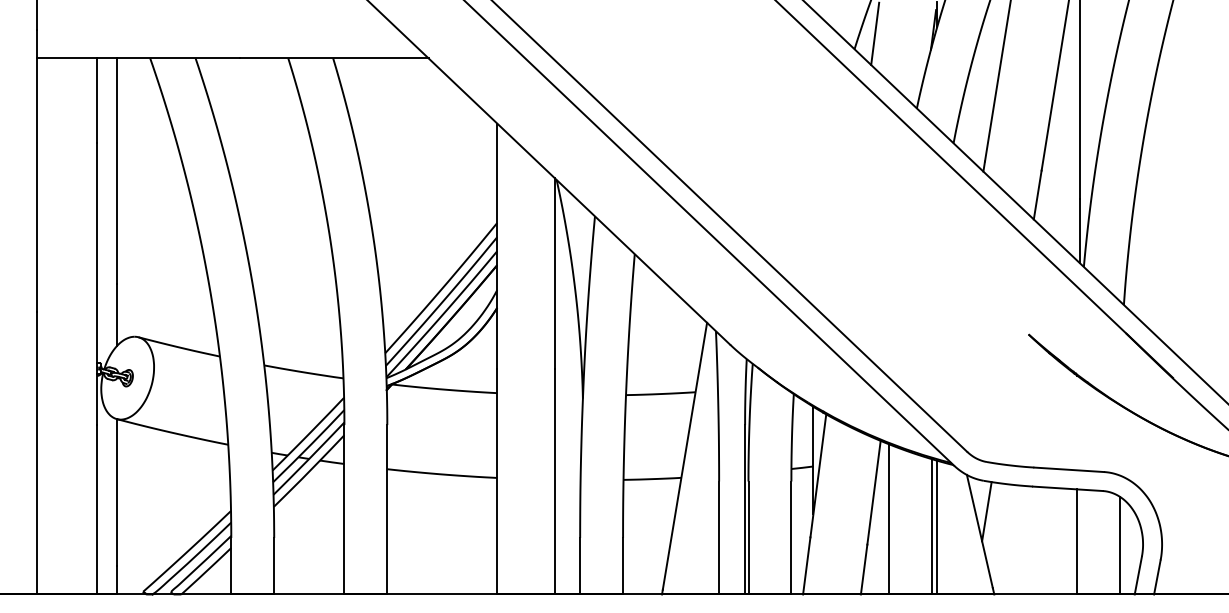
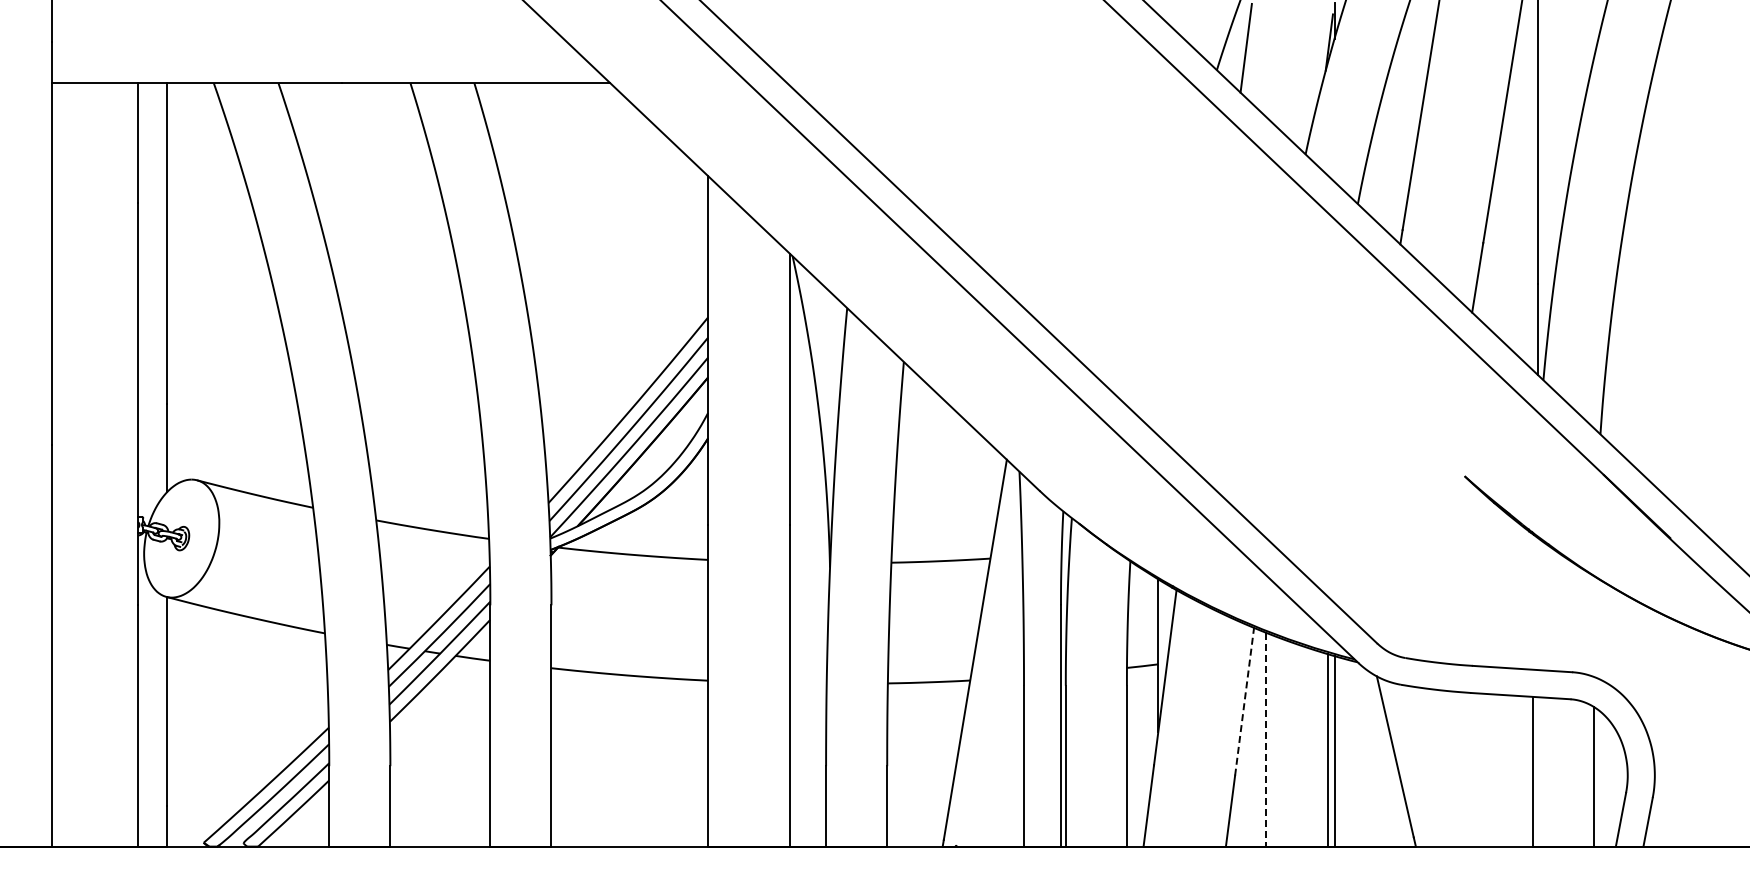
line: (873, 492) -> (1244, 701), solid -> dashed
line: (987, 511) -> (1405, 728), removed
line: (889, 519) -> (1266, 739), solid -> dashed

